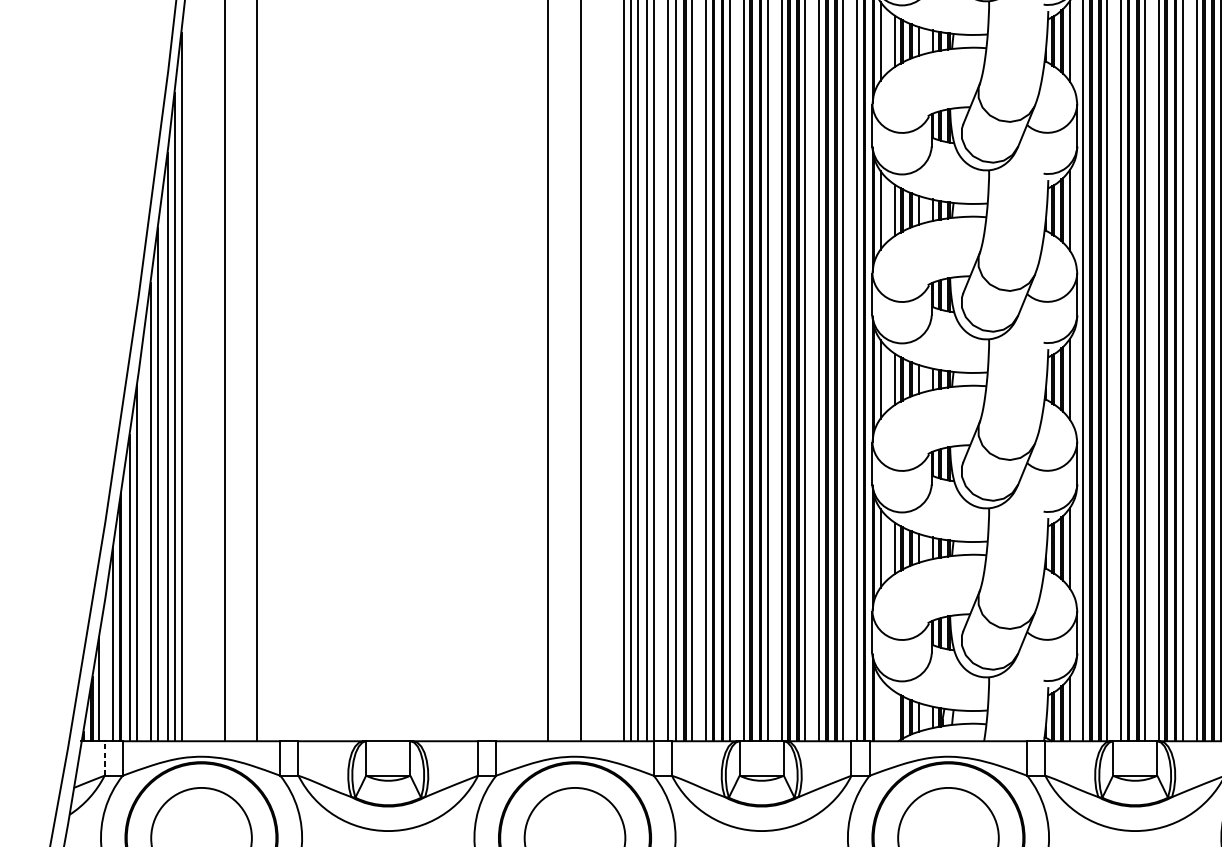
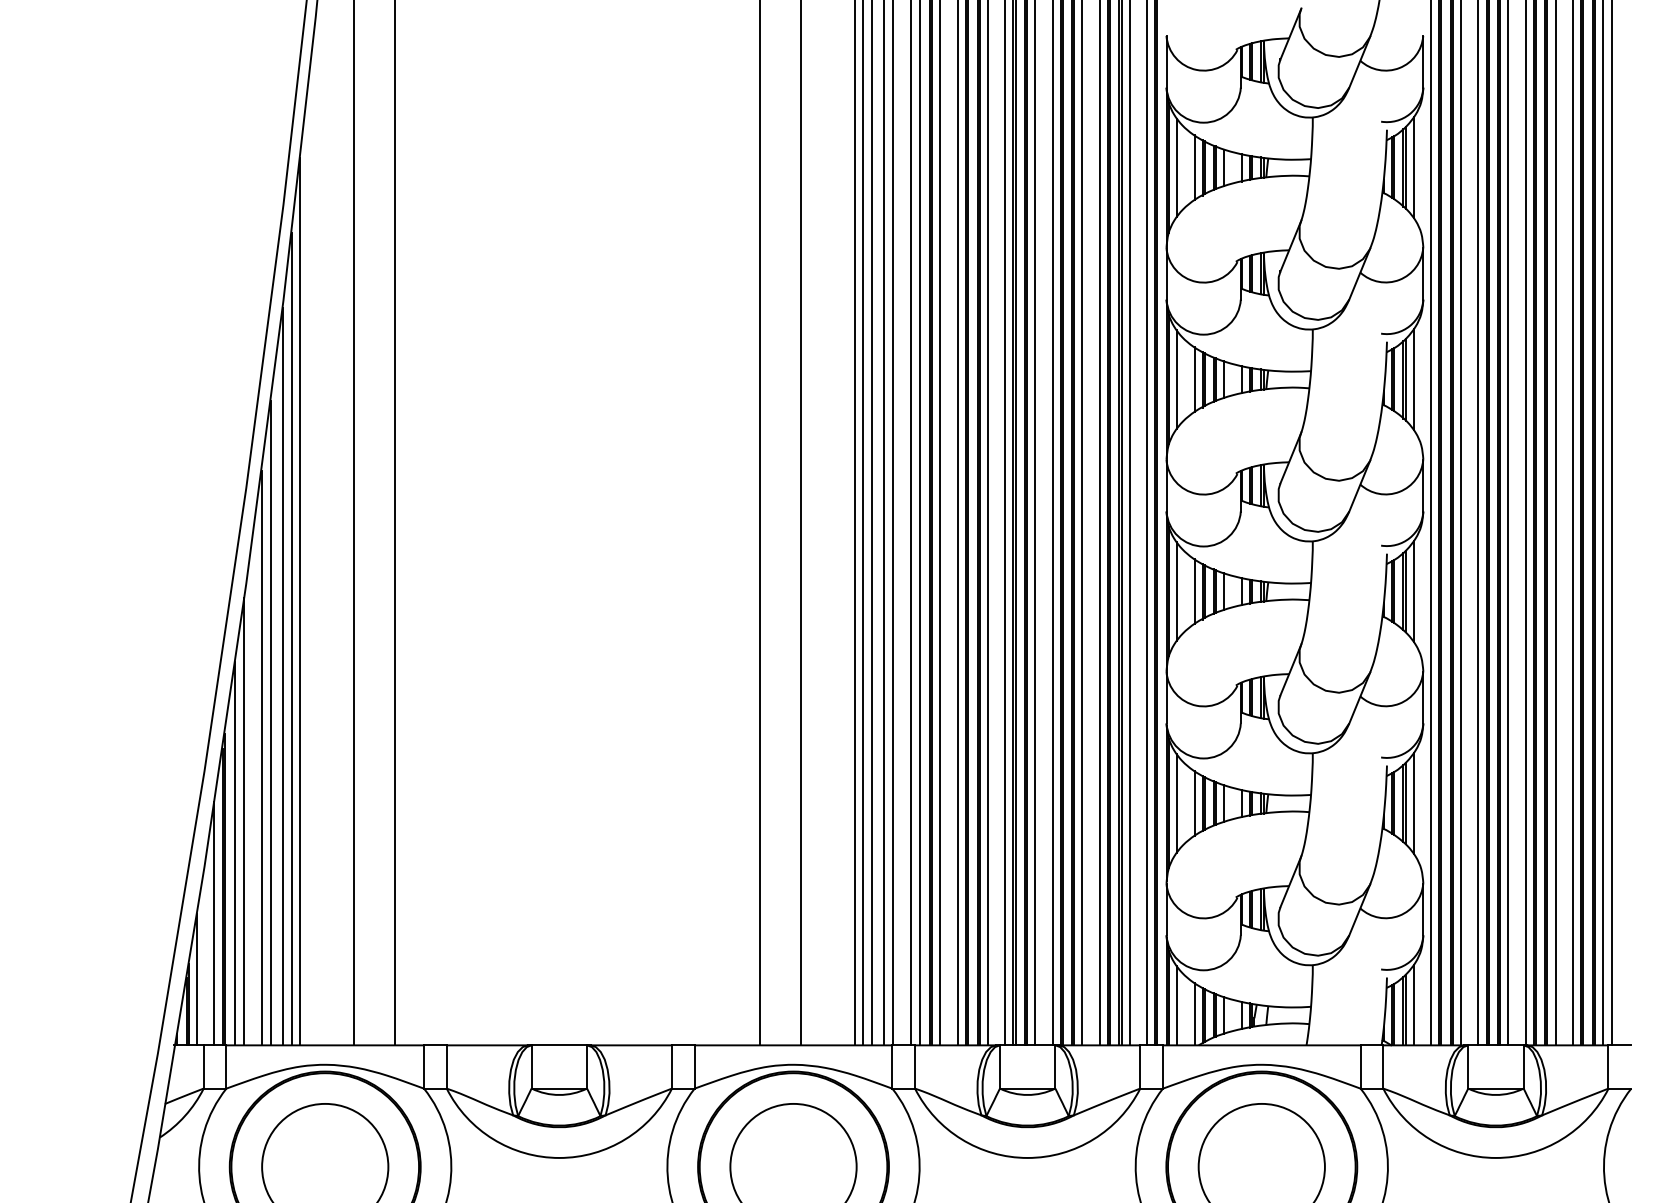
line: (881, 709) -> (1177, 1005), added
line: (894, 716) -> (1194, 1014), added
line: (104, 758) -> (203, 1066), dashed -> solid

